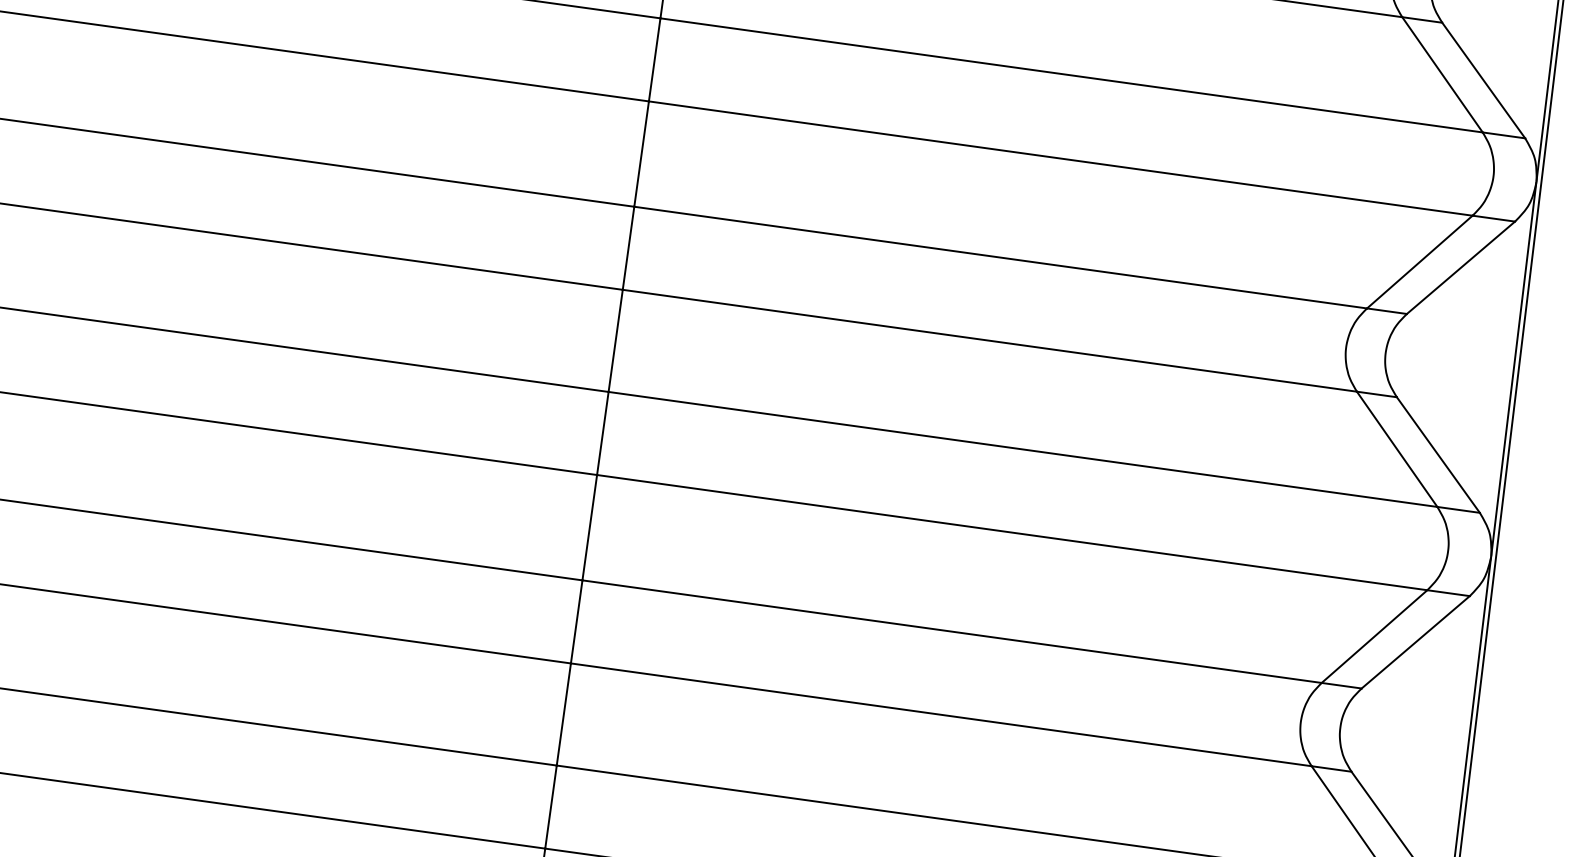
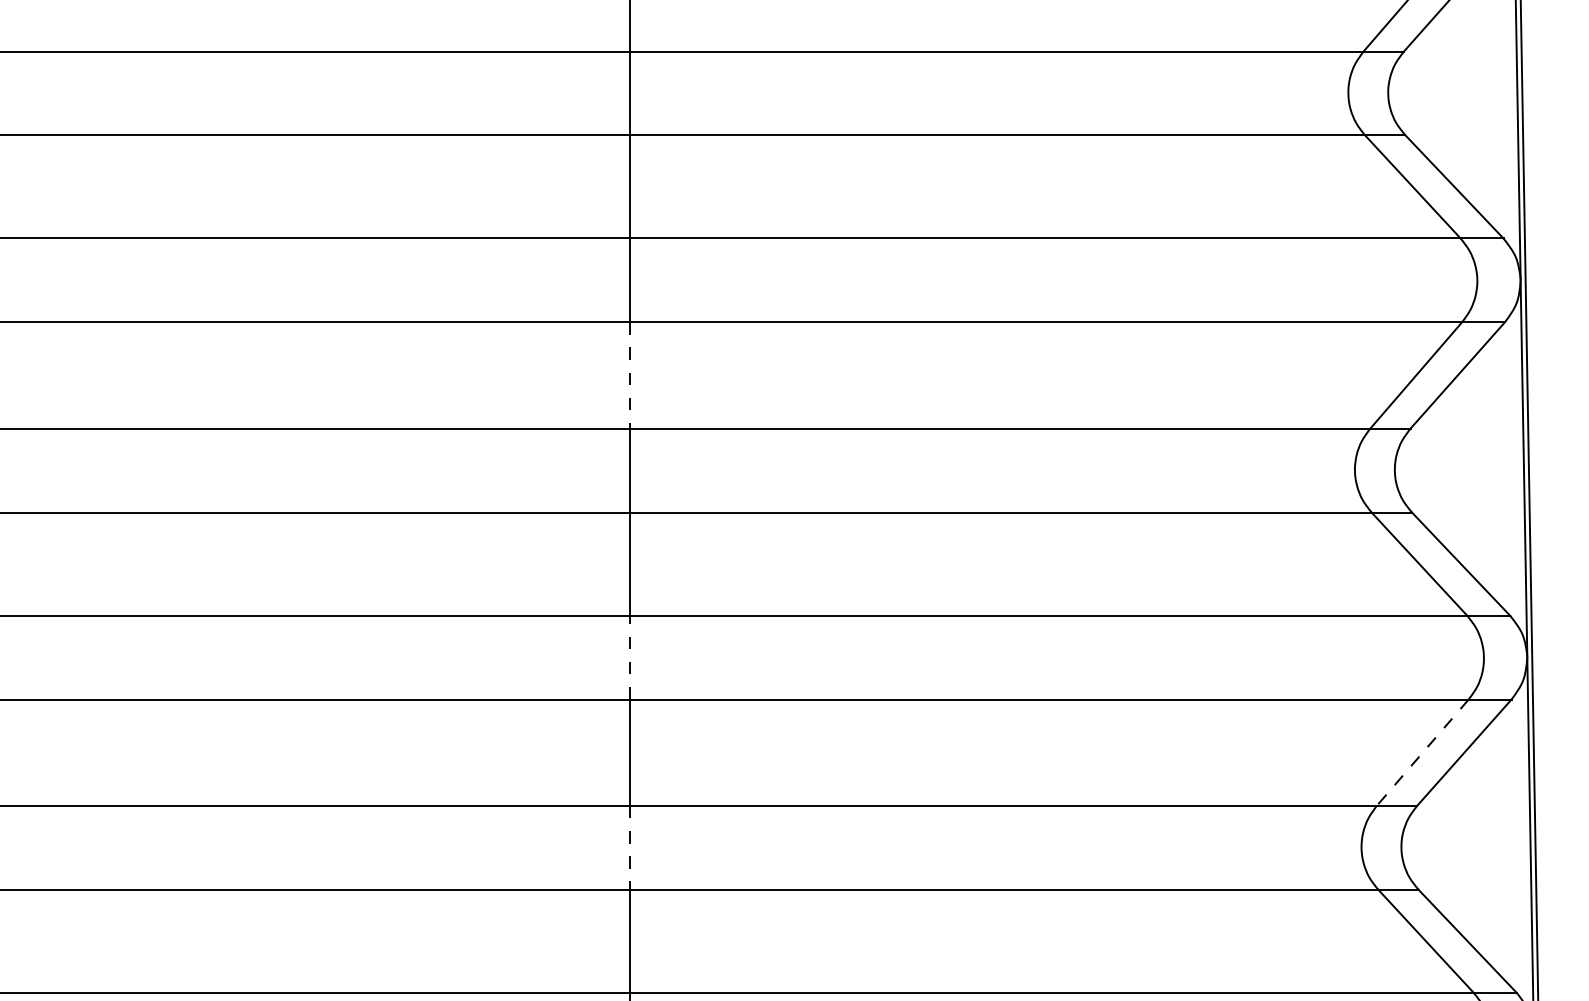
line: (641, 155) -> (630, 376), solid -> dashed
line: (602, 433) -> (630, 657), solid -> dashed
line: (576, 621) -> (630, 847), solid -> dashed
line: (1374, 637) -> (1422, 753), solid -> dashed

